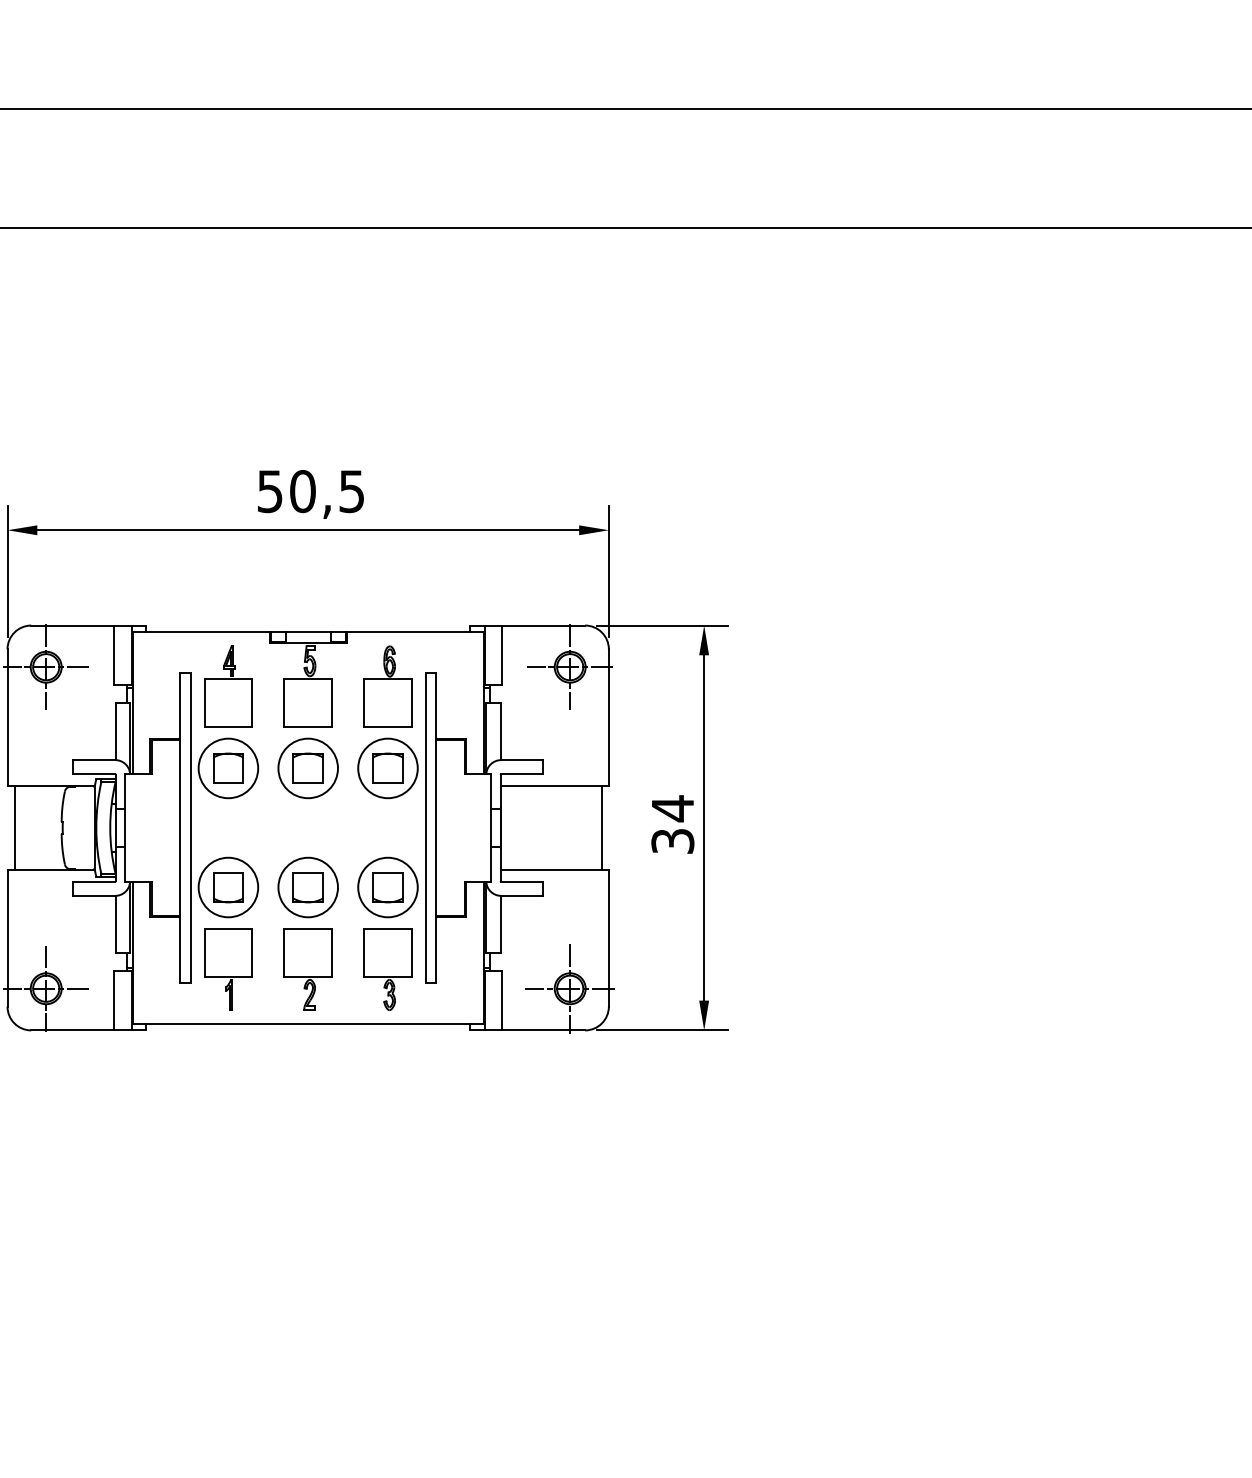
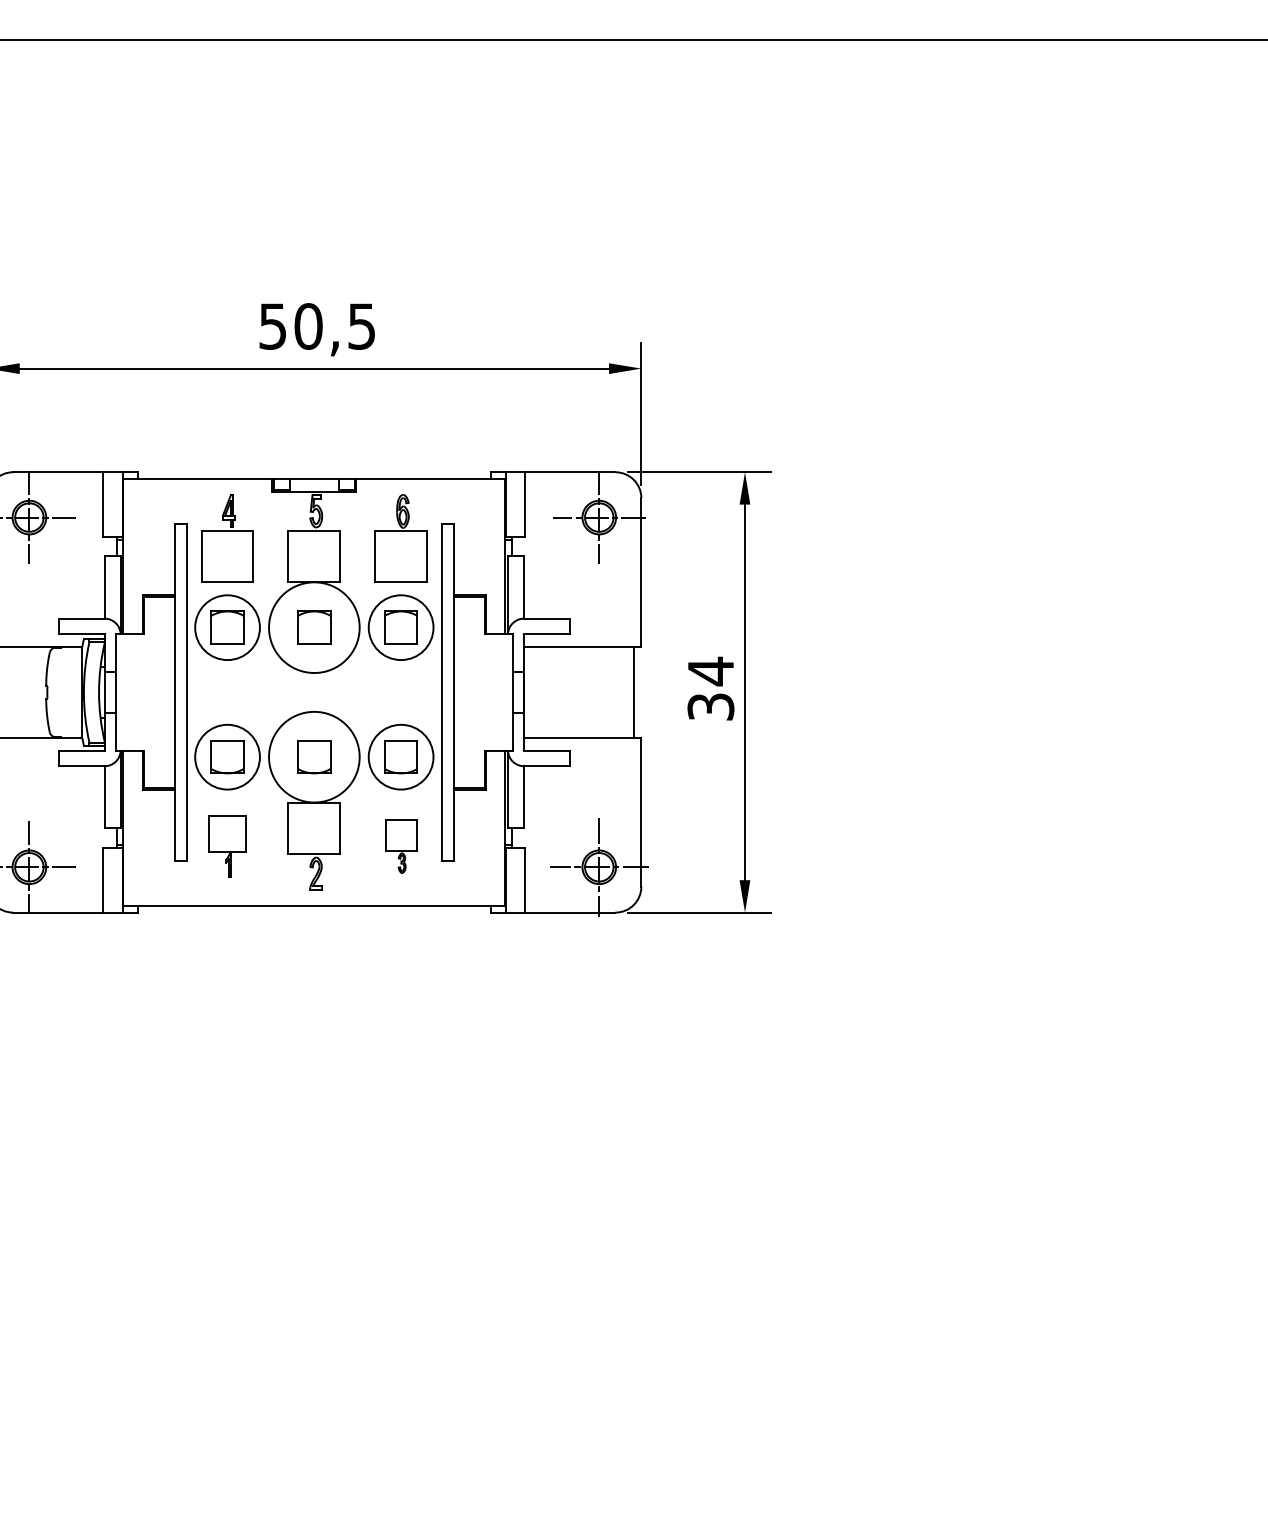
circle: (307, 768) -> (313, 627), size x1.4
circle: (307, 887) -> (313, 757), size x1.4
part: (228, 969) -> (227, 846), size x0.7
part: (387, 969) -> (400, 846), size x0.6

